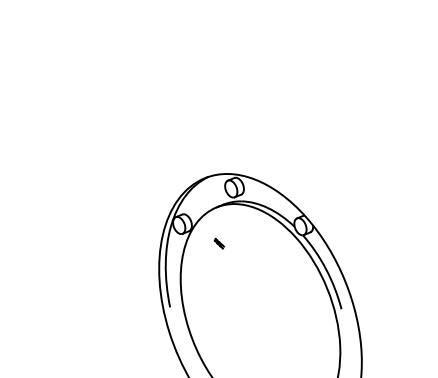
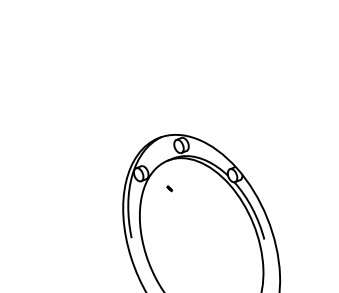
part: (219, 243) -> (169, 188), size x0.62

